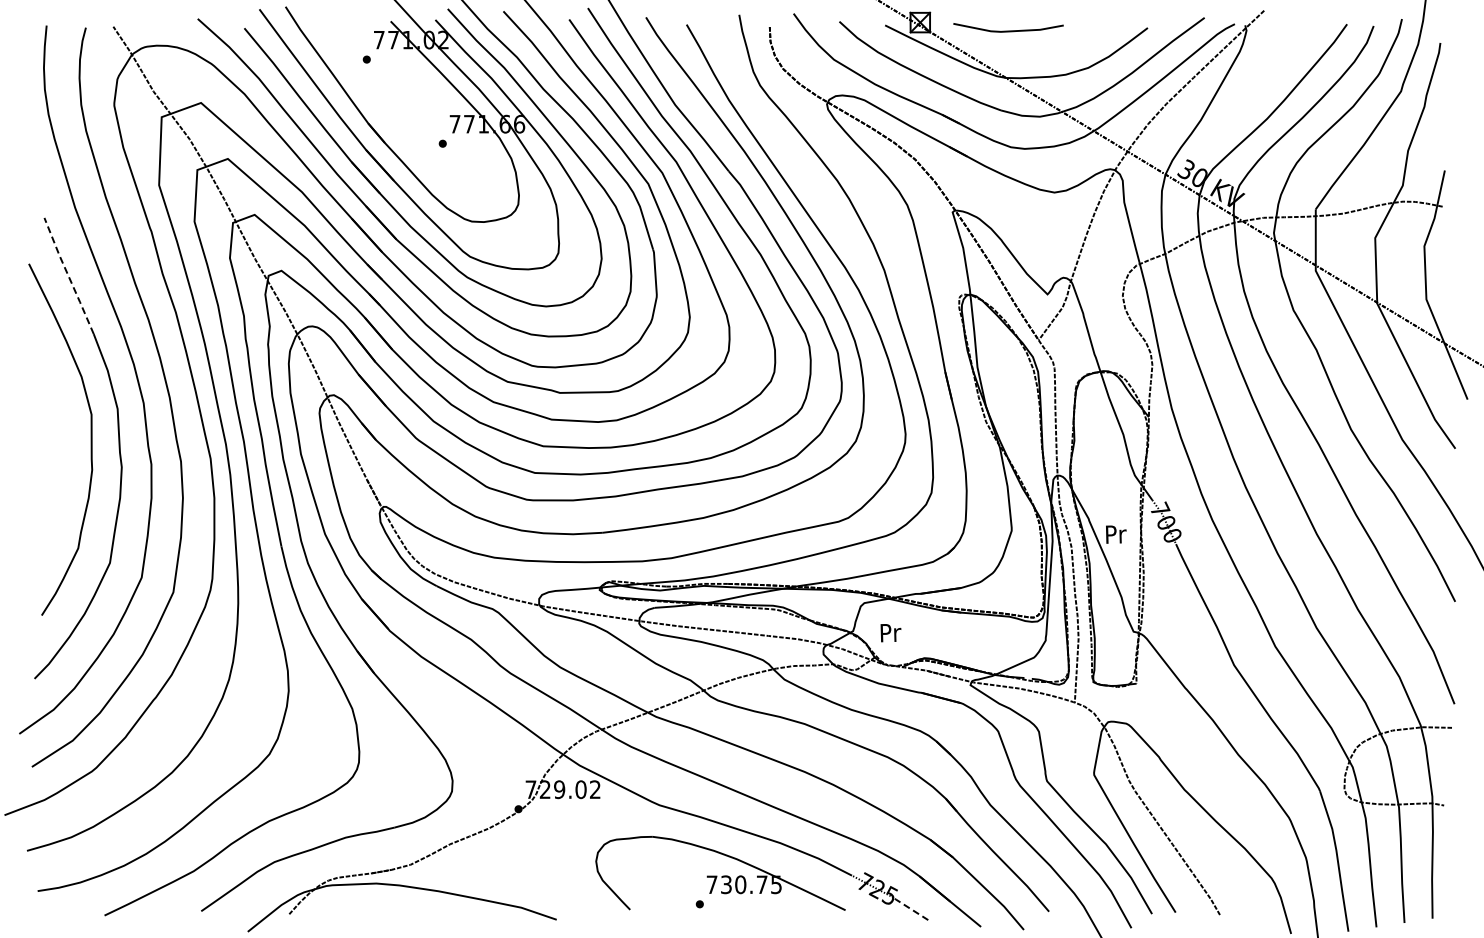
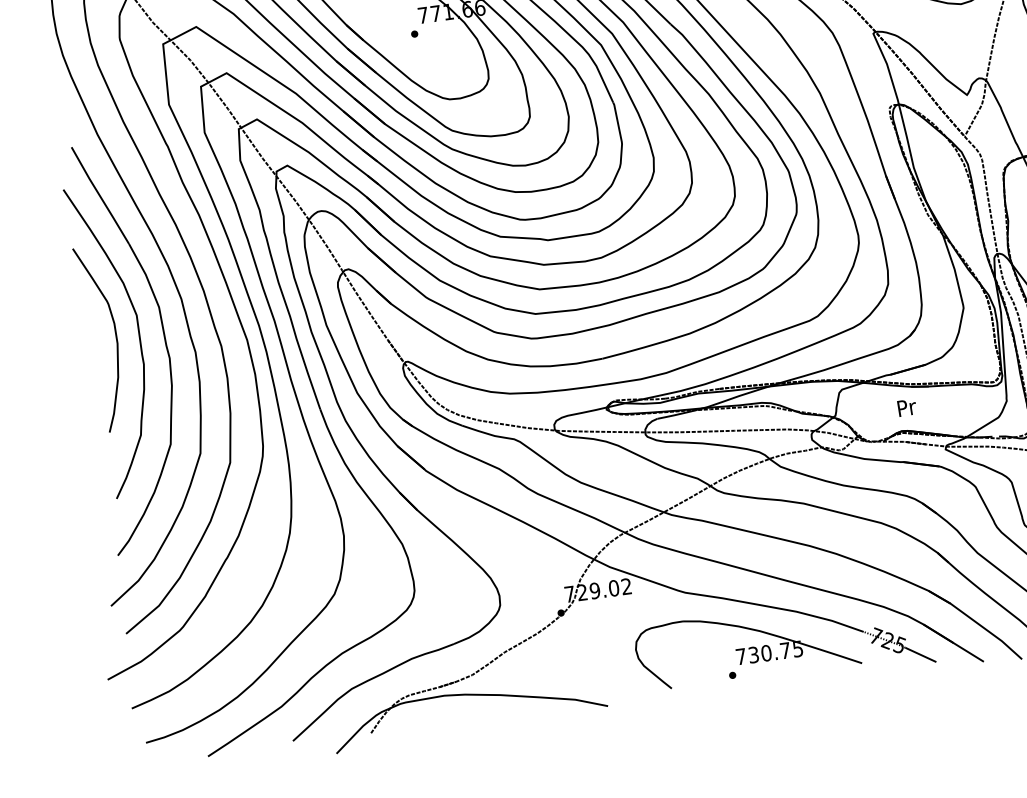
line: (68, 275) -> (99, 195), dashed -> solid
curve: (64, 433) -> (115, 335), added
text: (890, 633) -> (906, 408), moved
line: (911, 909) -> (920, 654), dashed -> solid

